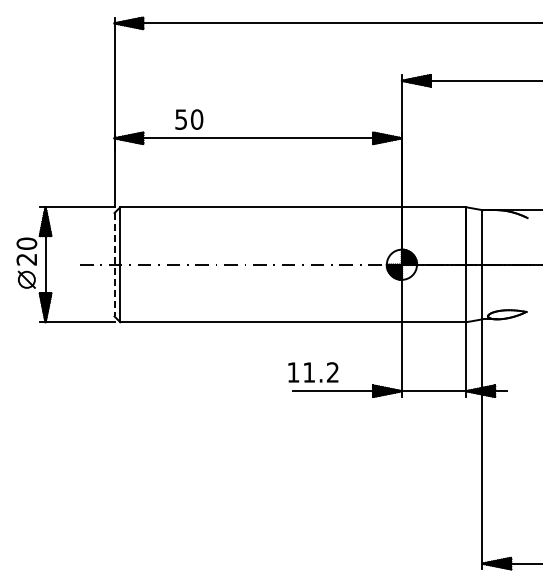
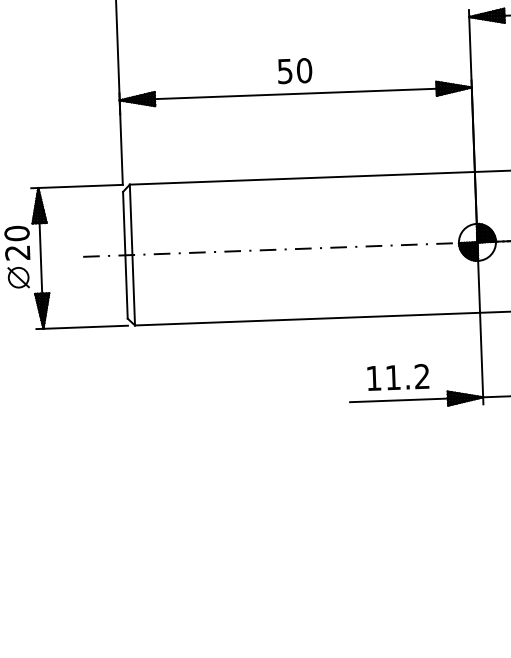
text: (189, 119) -> (295, 70), moved
line: (114, 264) -> (125, 254), dashed -> solid
text: (313, 372) -> (398, 377), moved

